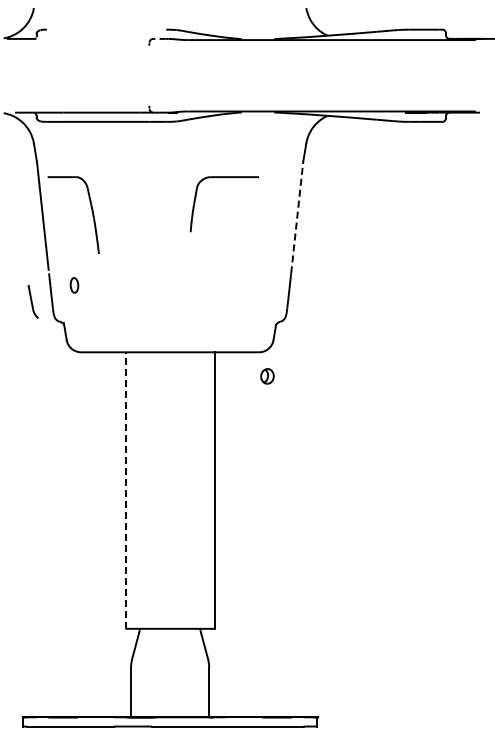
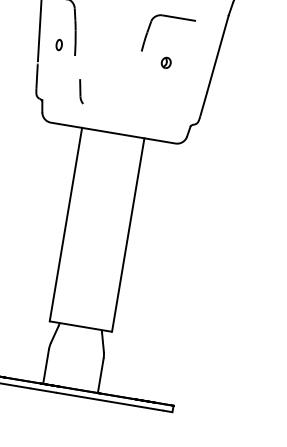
line: (297, 217) -> (218, 53), dashed -> solid
part: (74, 285) -> (59, 45), moved
part: (32, 301) -> (81, 91), moved
part: (267, 376) -> (166, 63), moved
line: (125, 490) -> (65, 224), dashed -> solid

